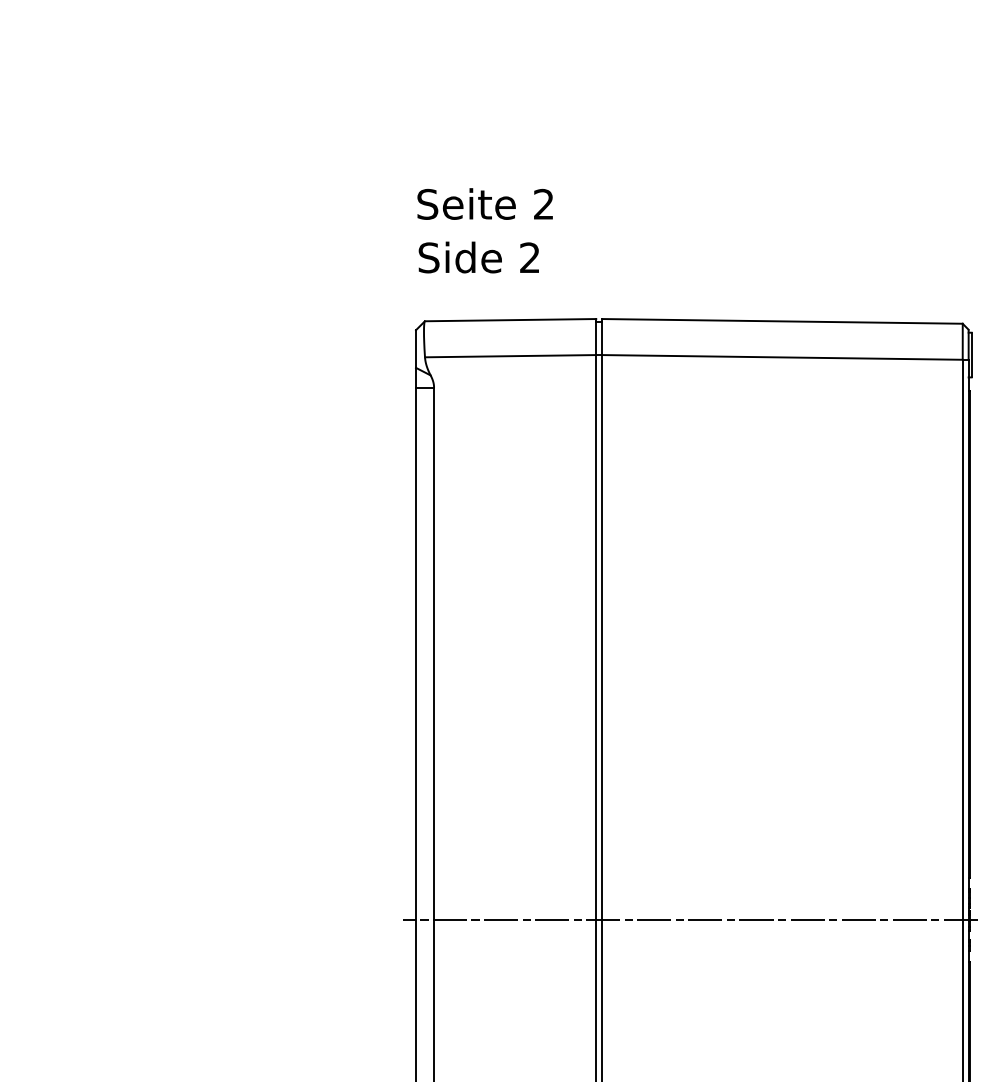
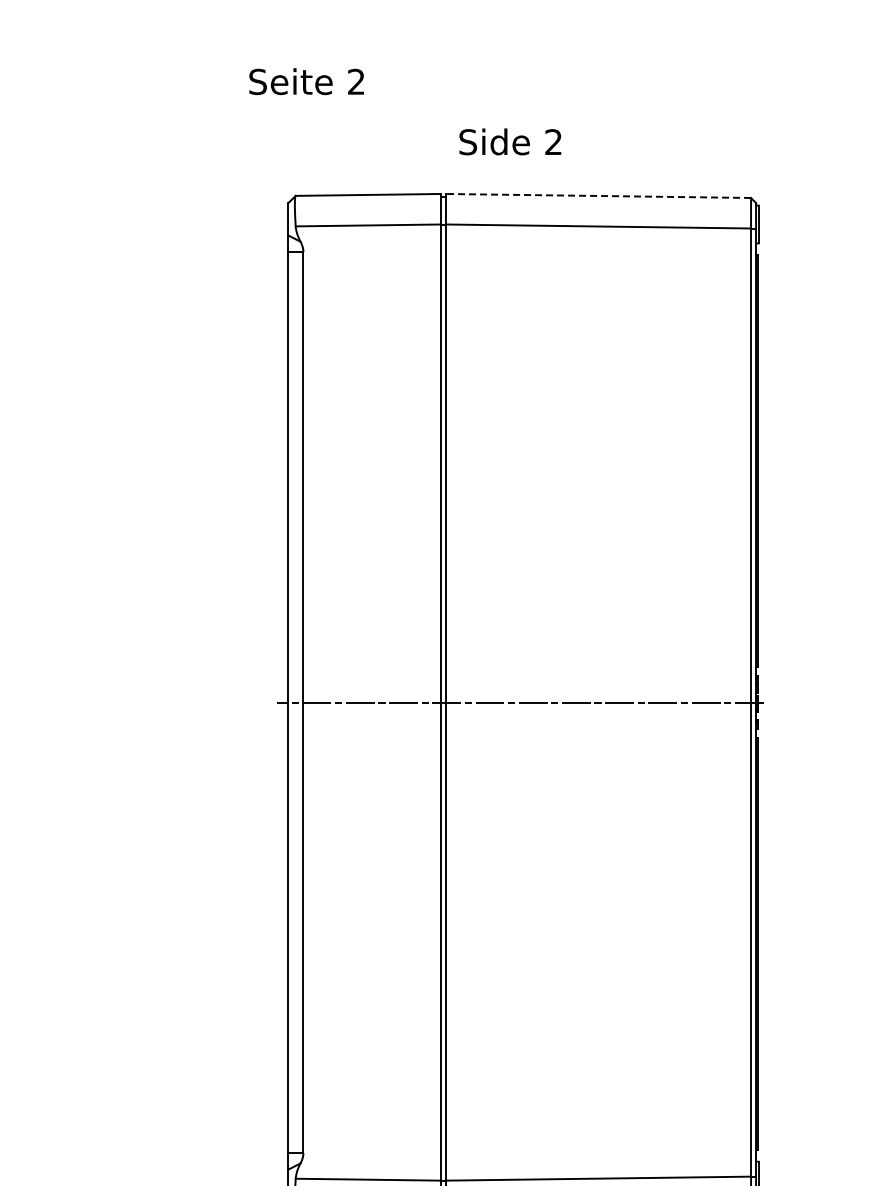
text: (484, 203) -> (306, 81), moved
text: (479, 257) -> (510, 141), moved
line: (782, 320) -> (598, 195), solid -> dashed

